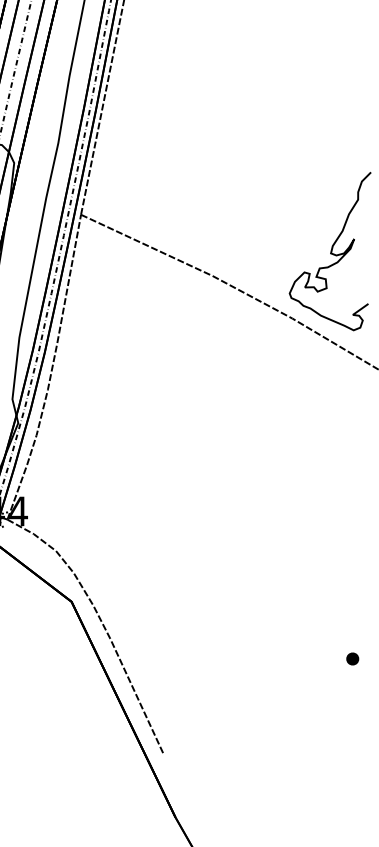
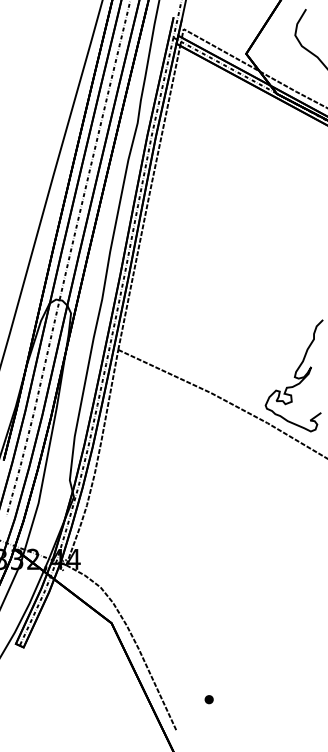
part: (351, 658) -> (208, 699), moved

